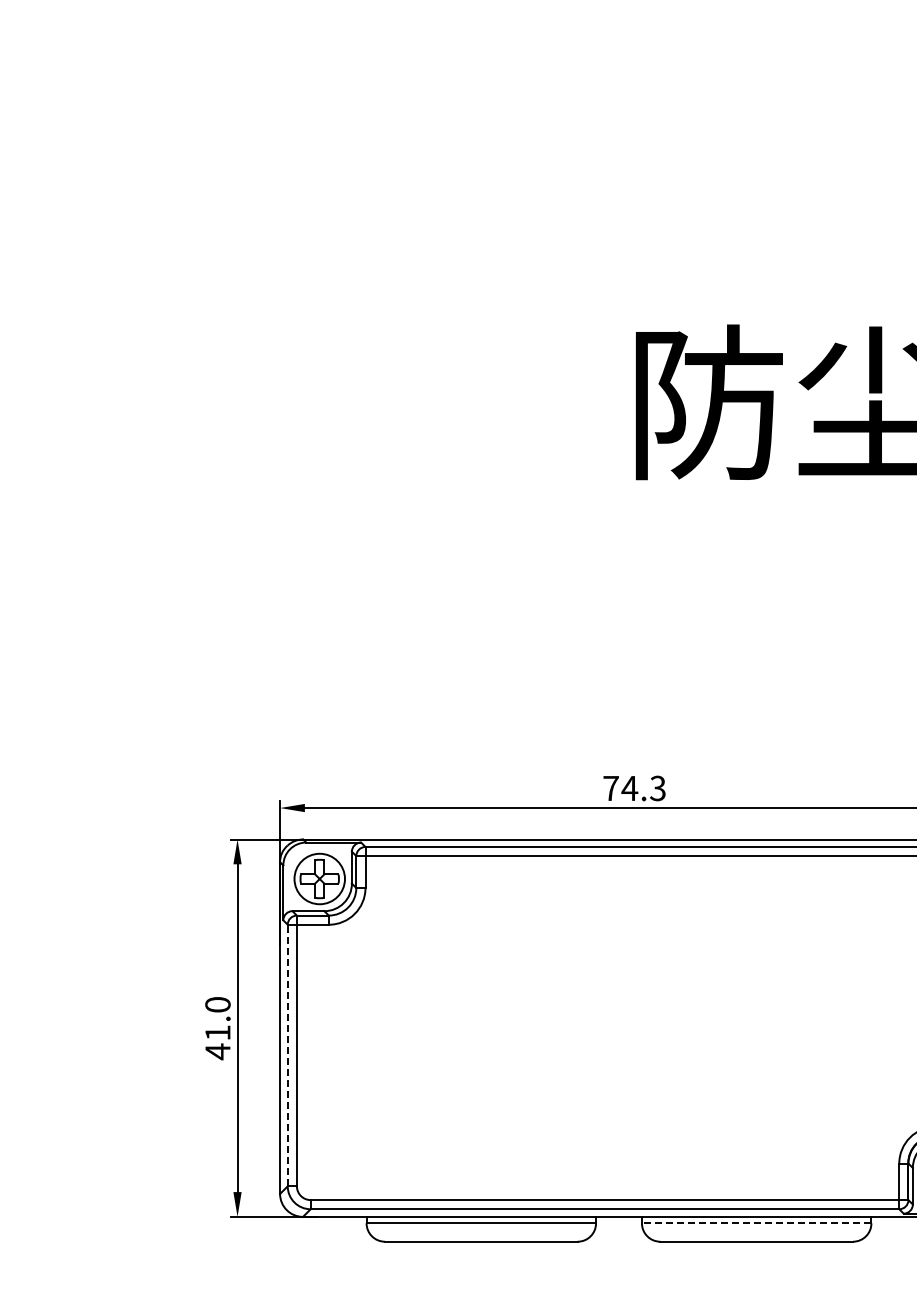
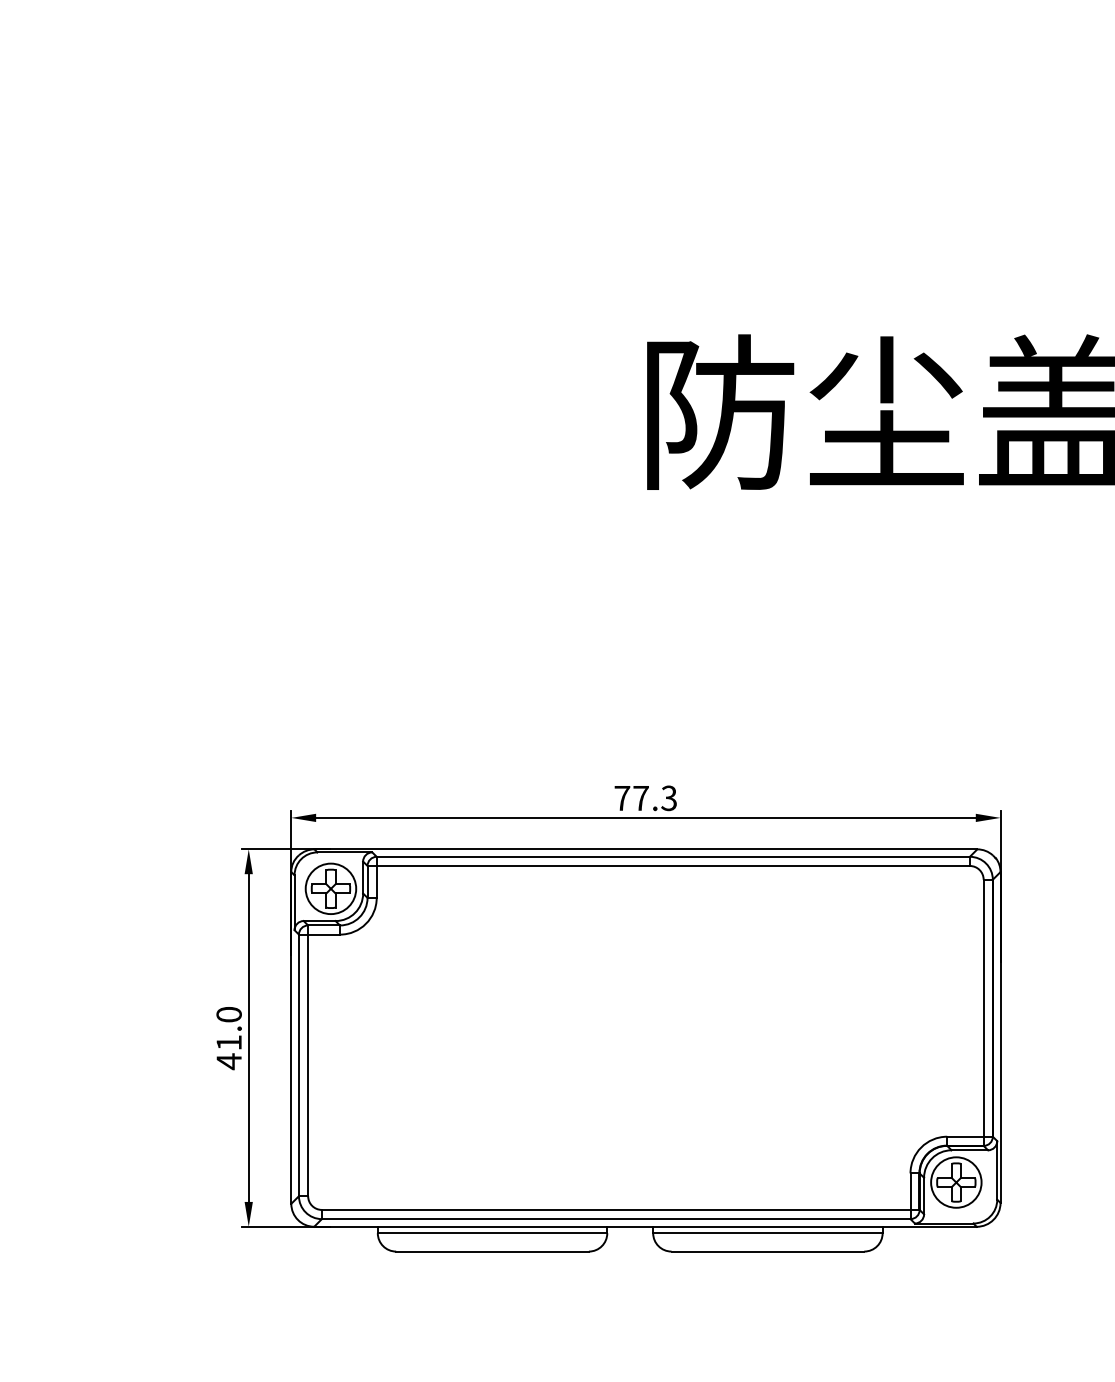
text: (629, 788) -> (640, 798), 74.3 -> 77.3
line: (287, 1055) -> (298, 1065), dashed -> solid
line: (756, 1223) -> (767, 1233), dashed -> solid

